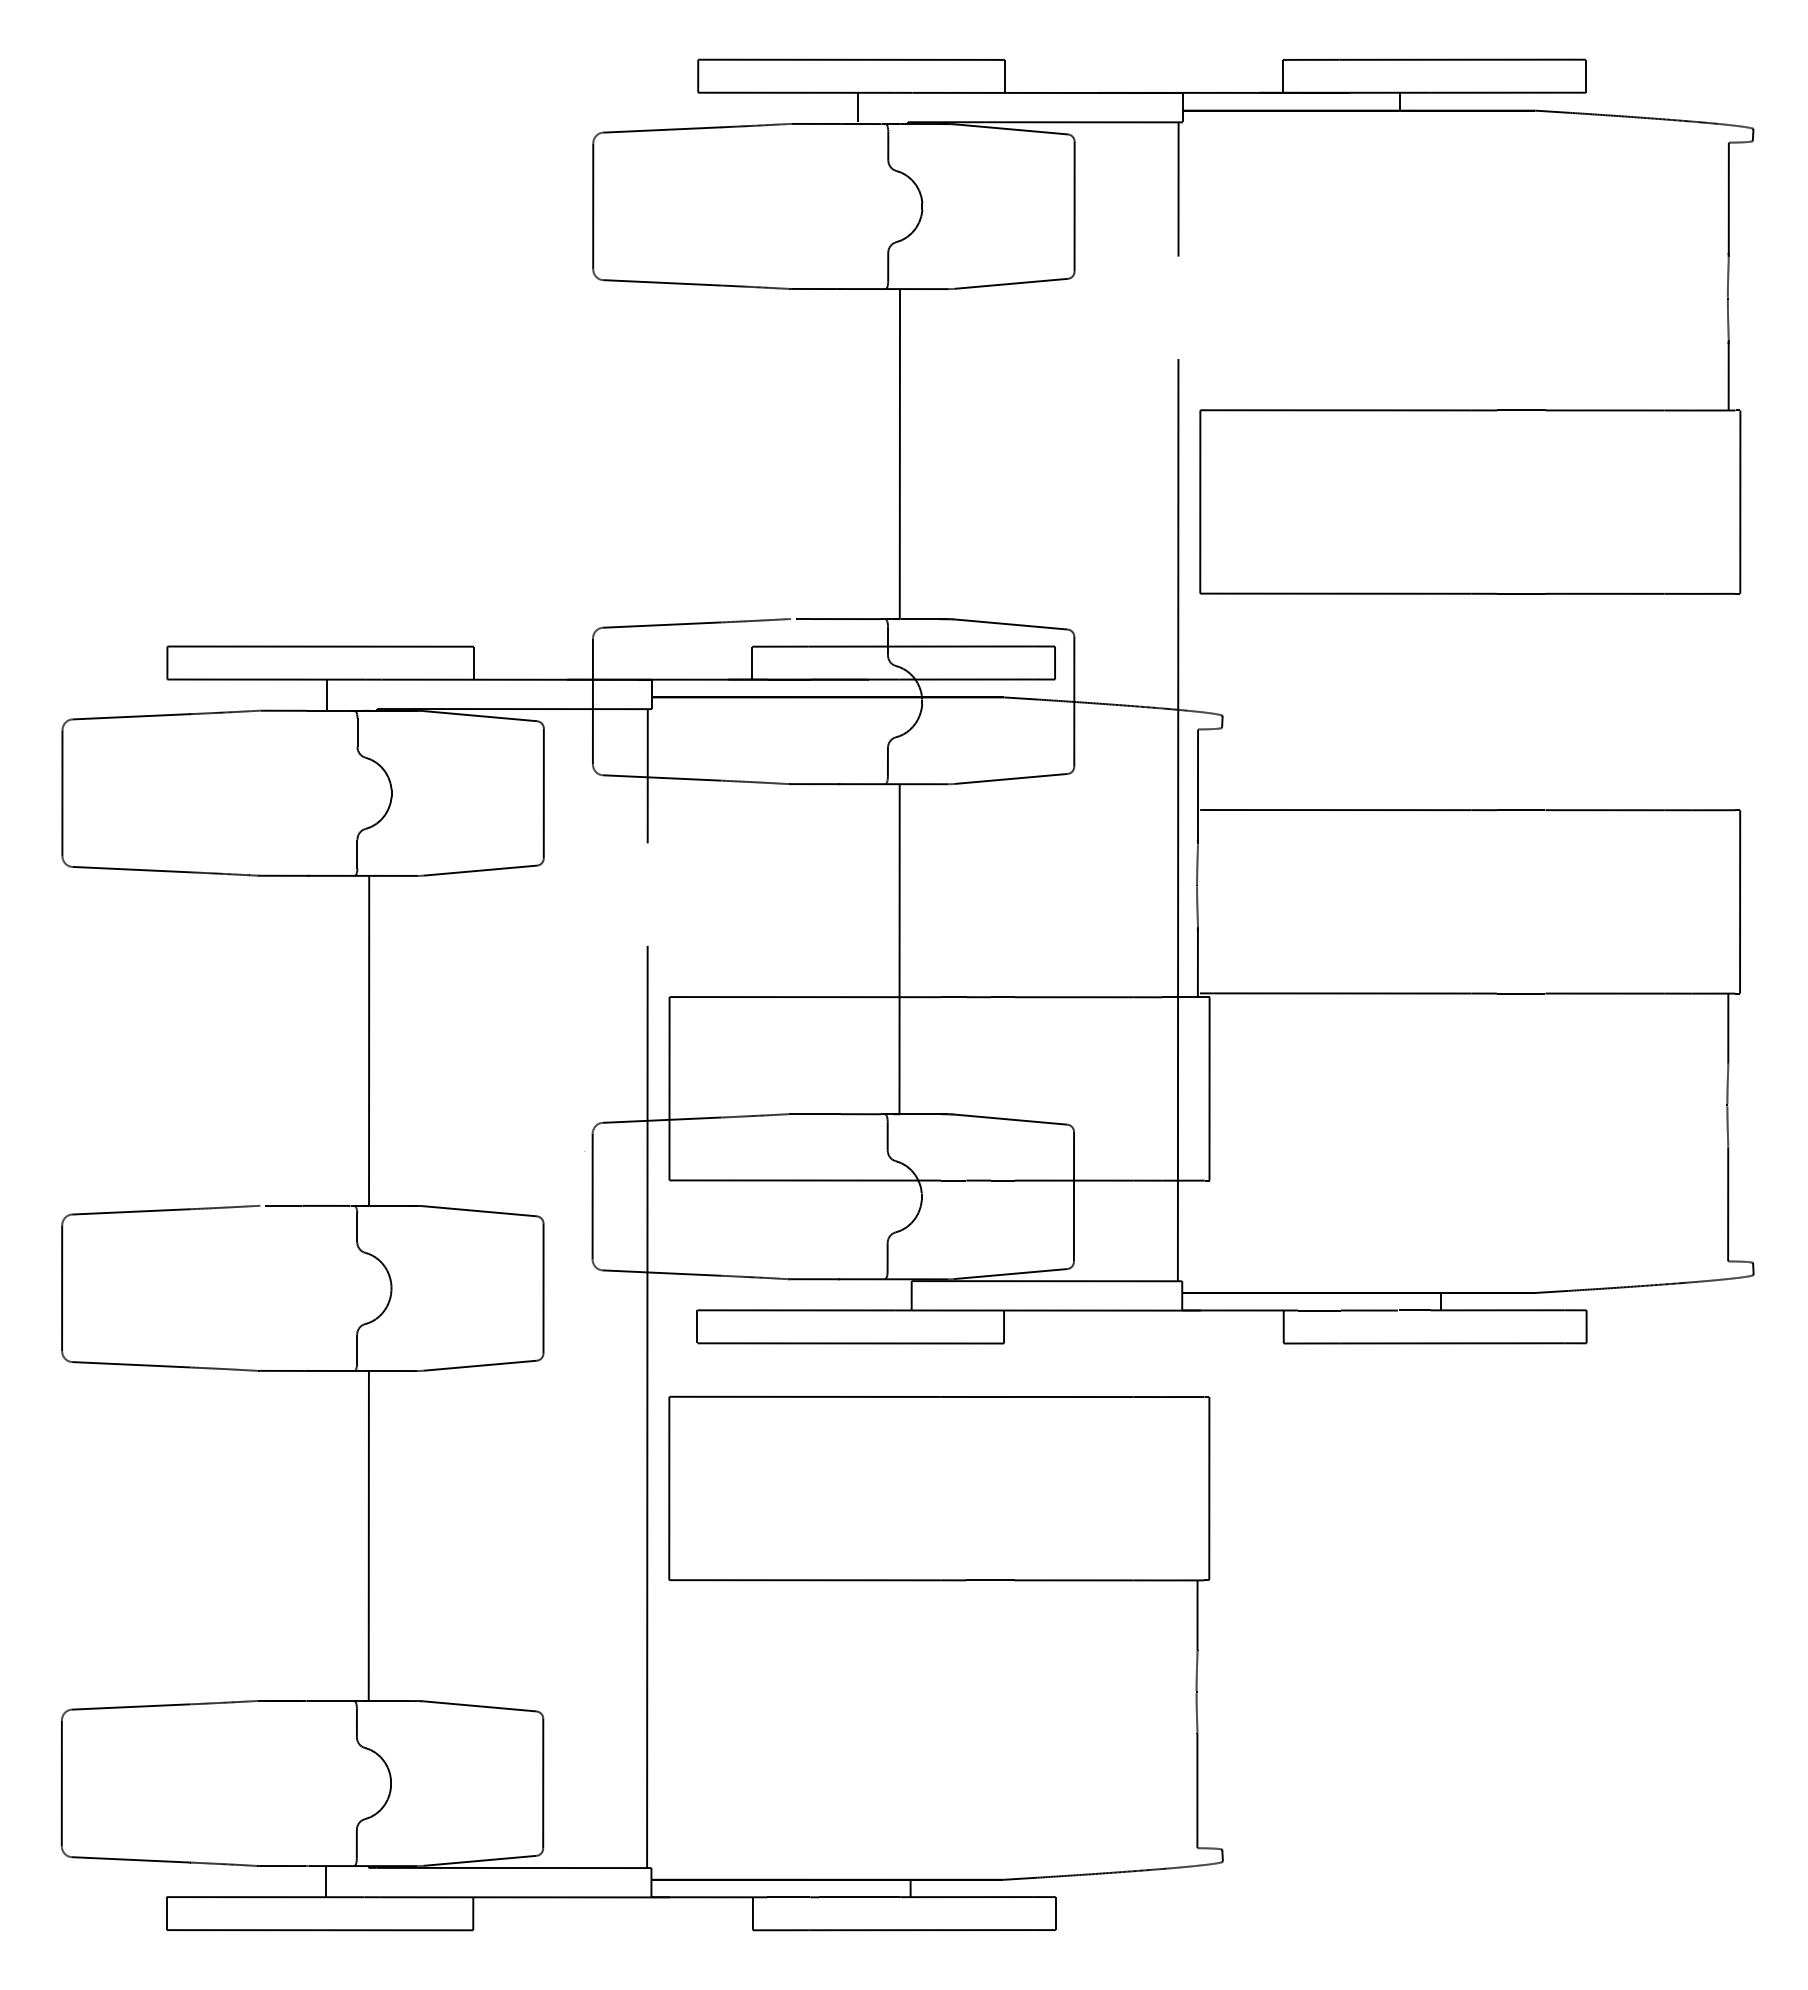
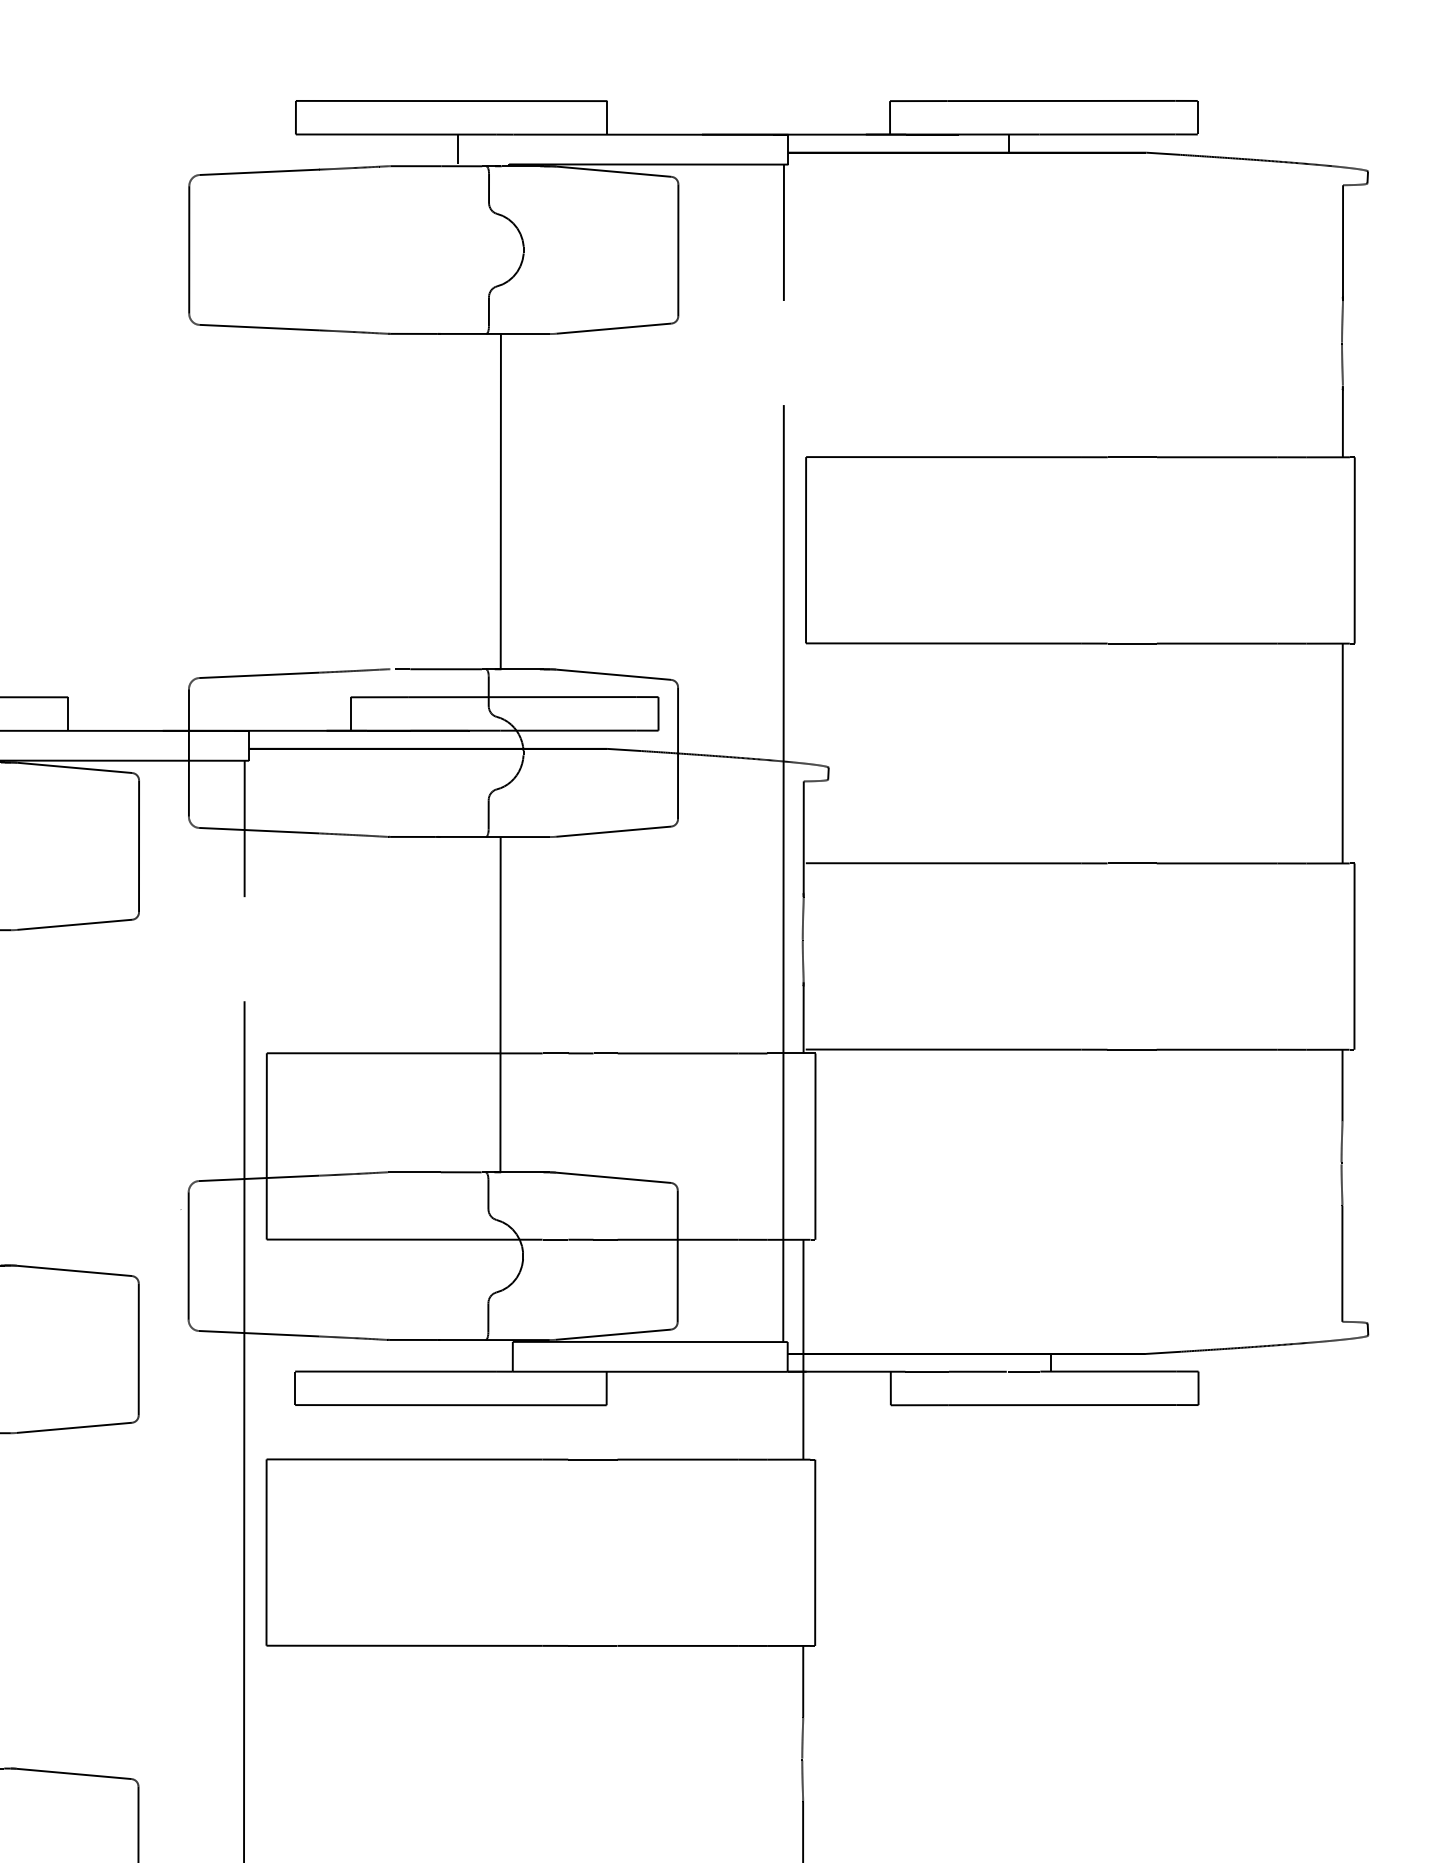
line: (1728, 701) -> (1342, 752), added
line: (1197, 1288) -> (803, 1349), added

